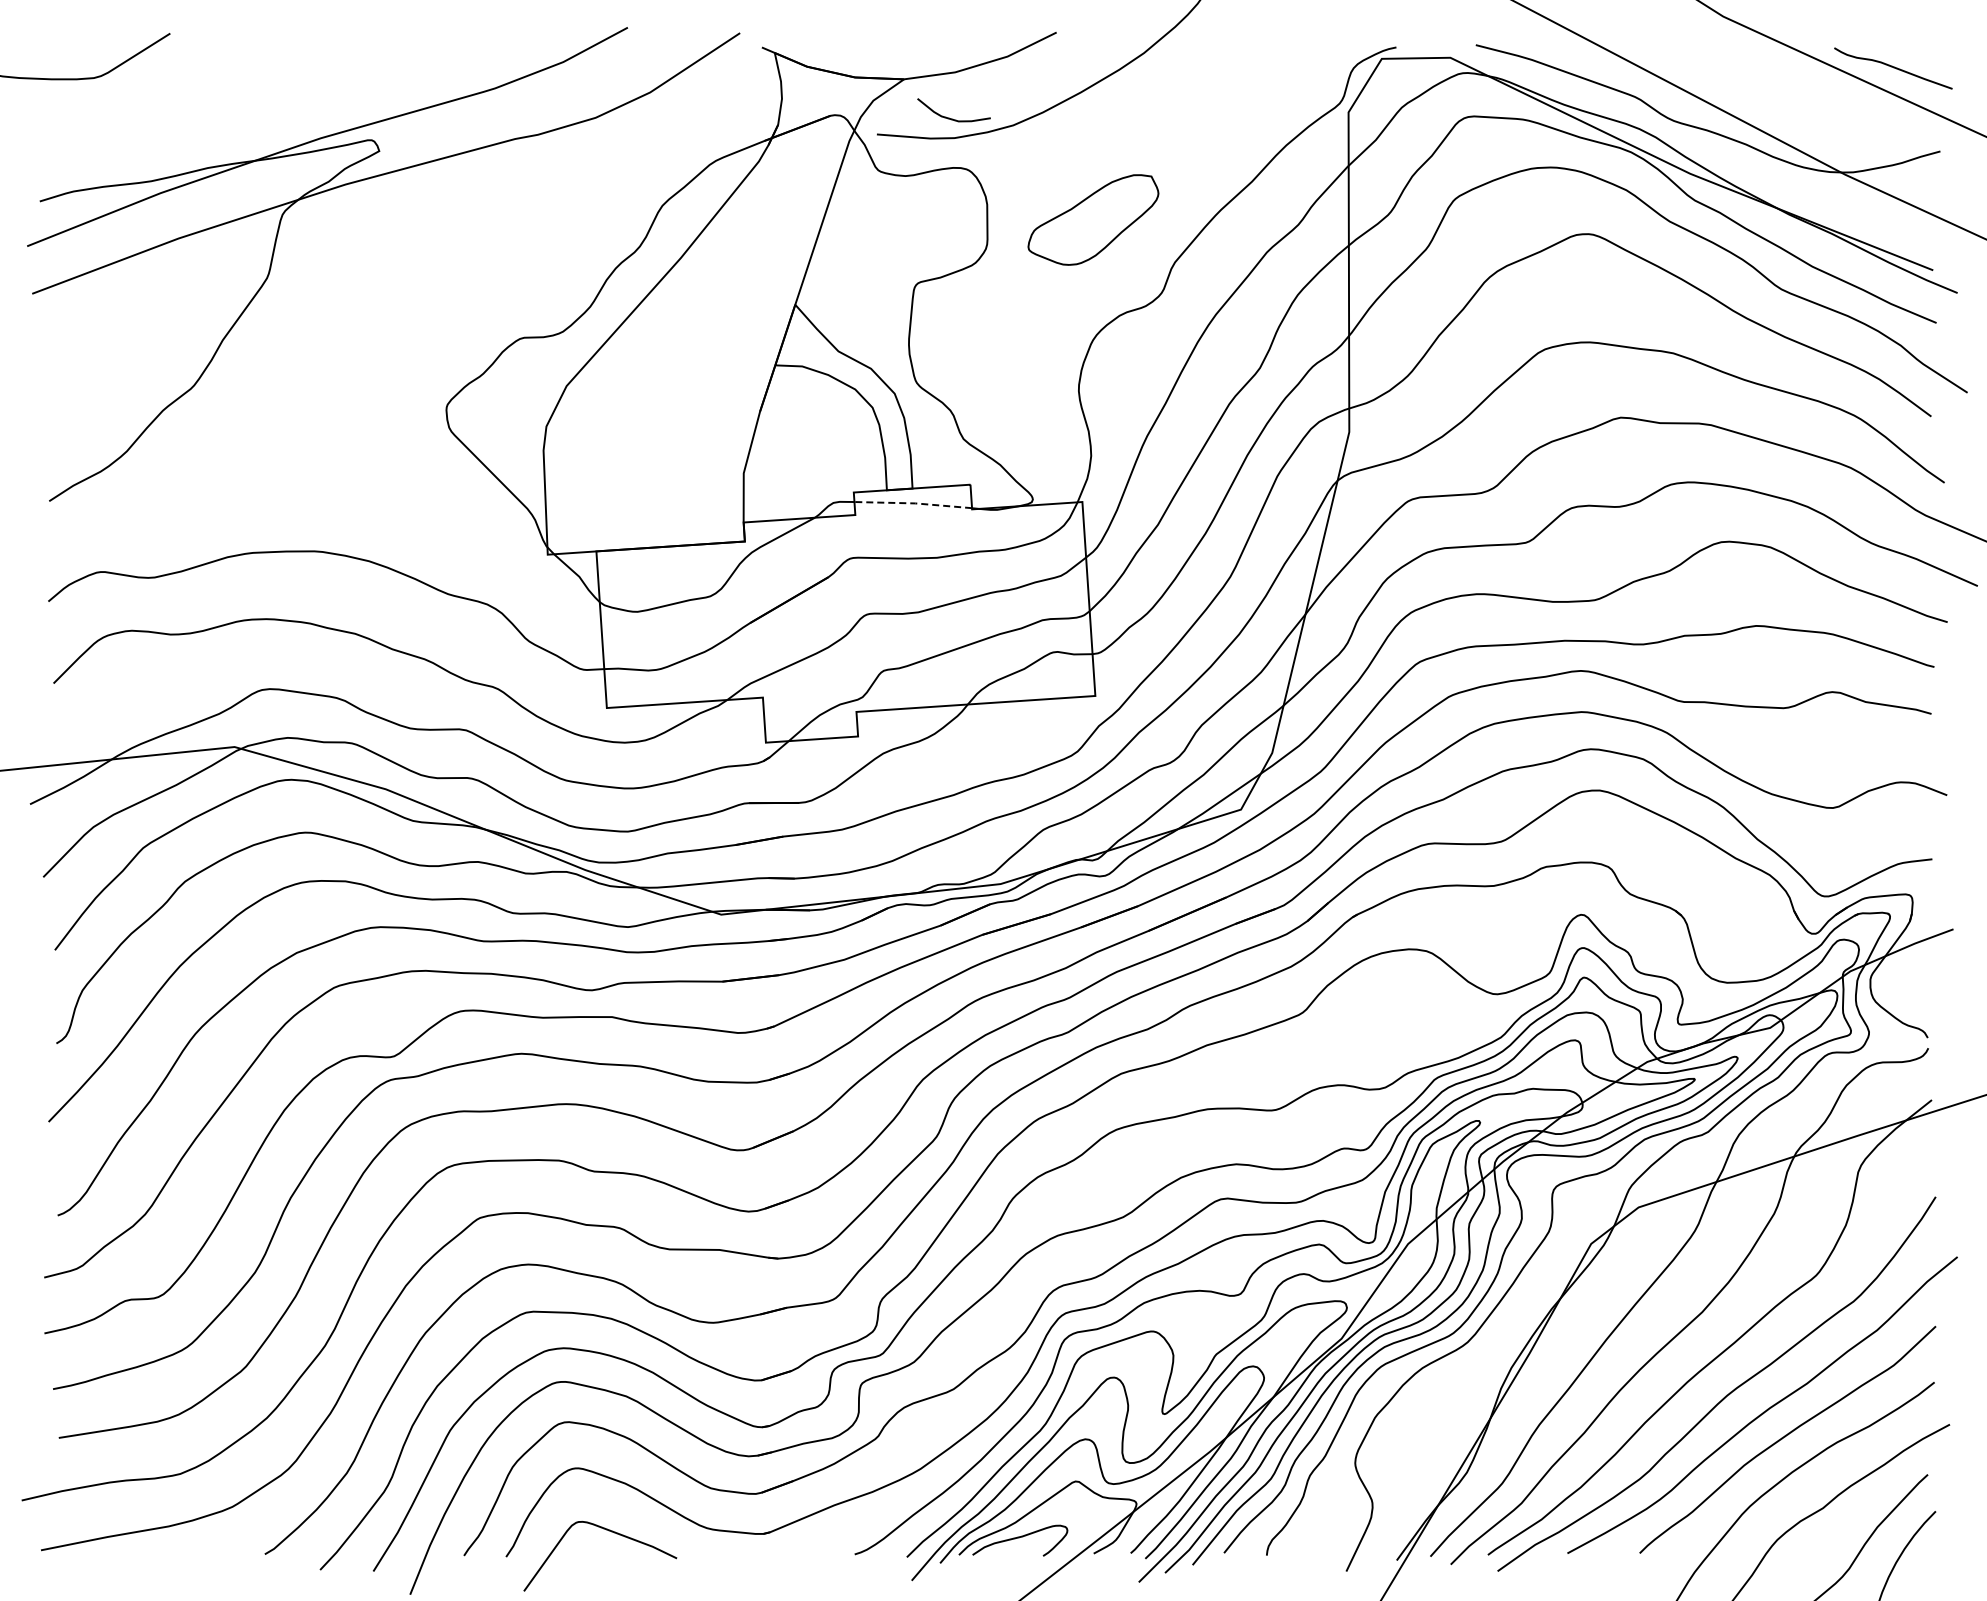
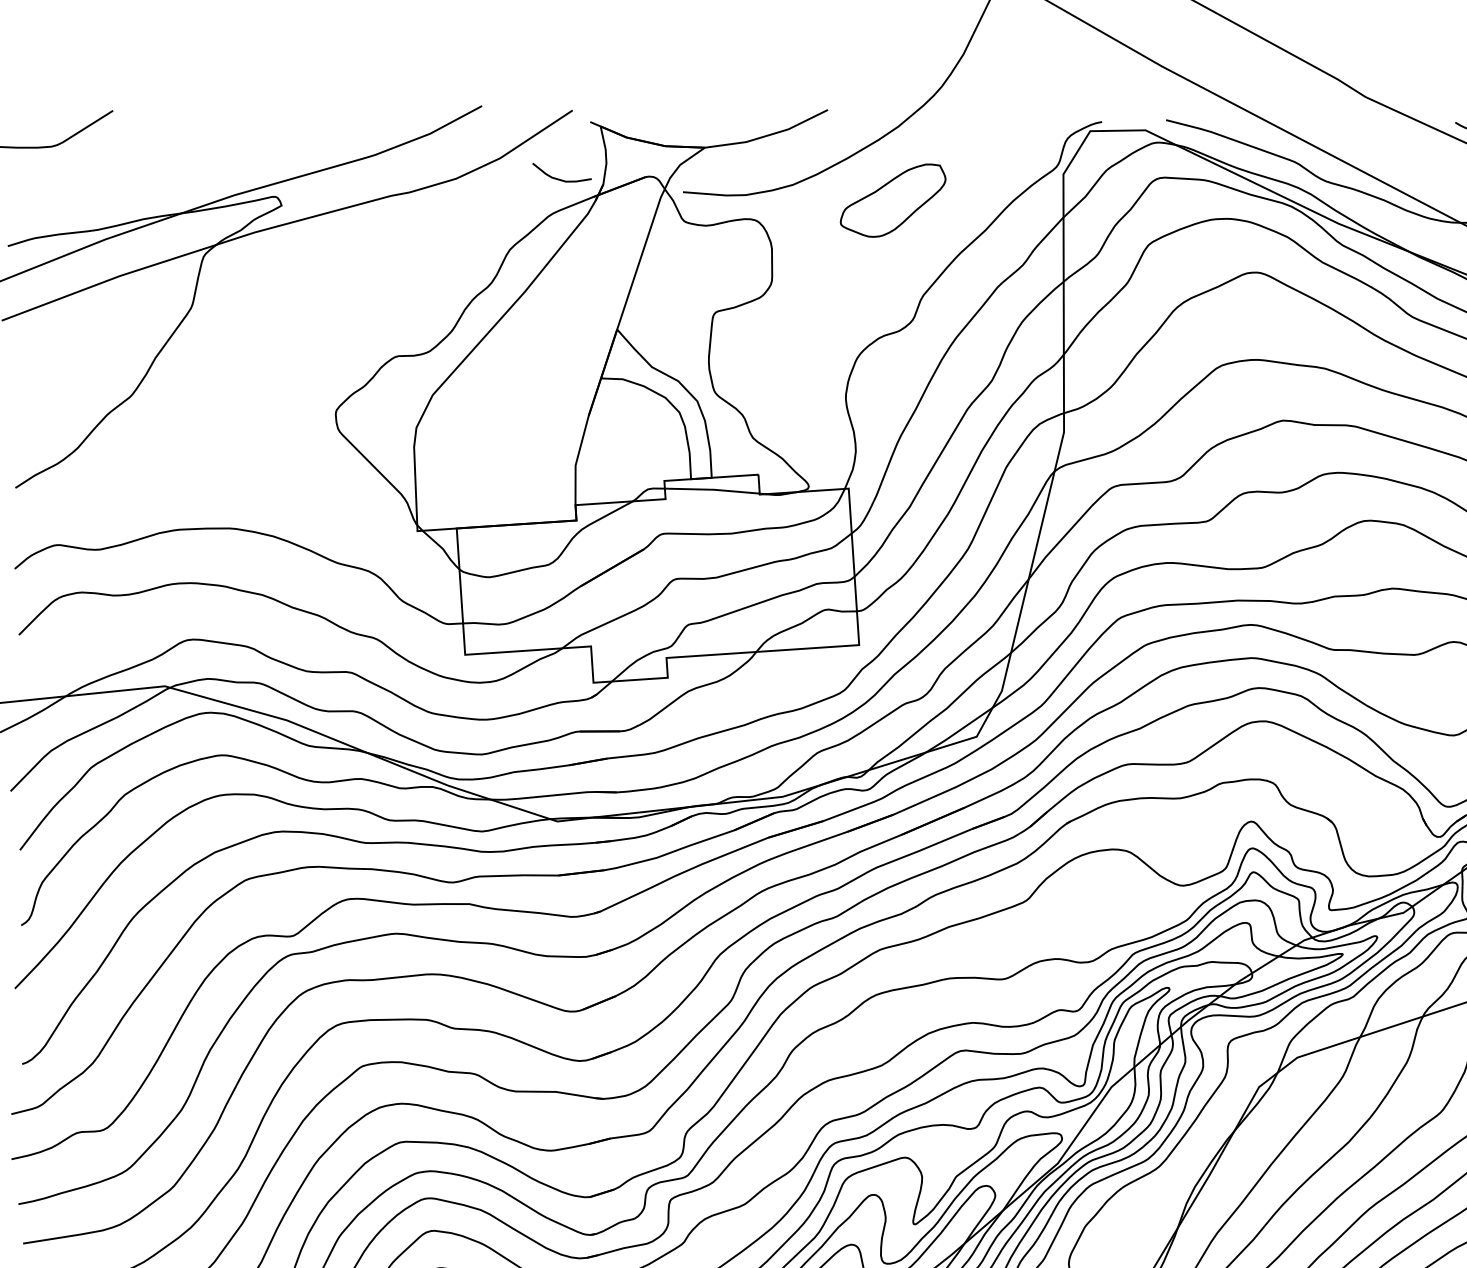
curve: (949, 117) -> (558, 178), moved
part: (1093, 219) -> (893, 200), moved
line: (913, 503) -> (712, 489), dashed -> solid

